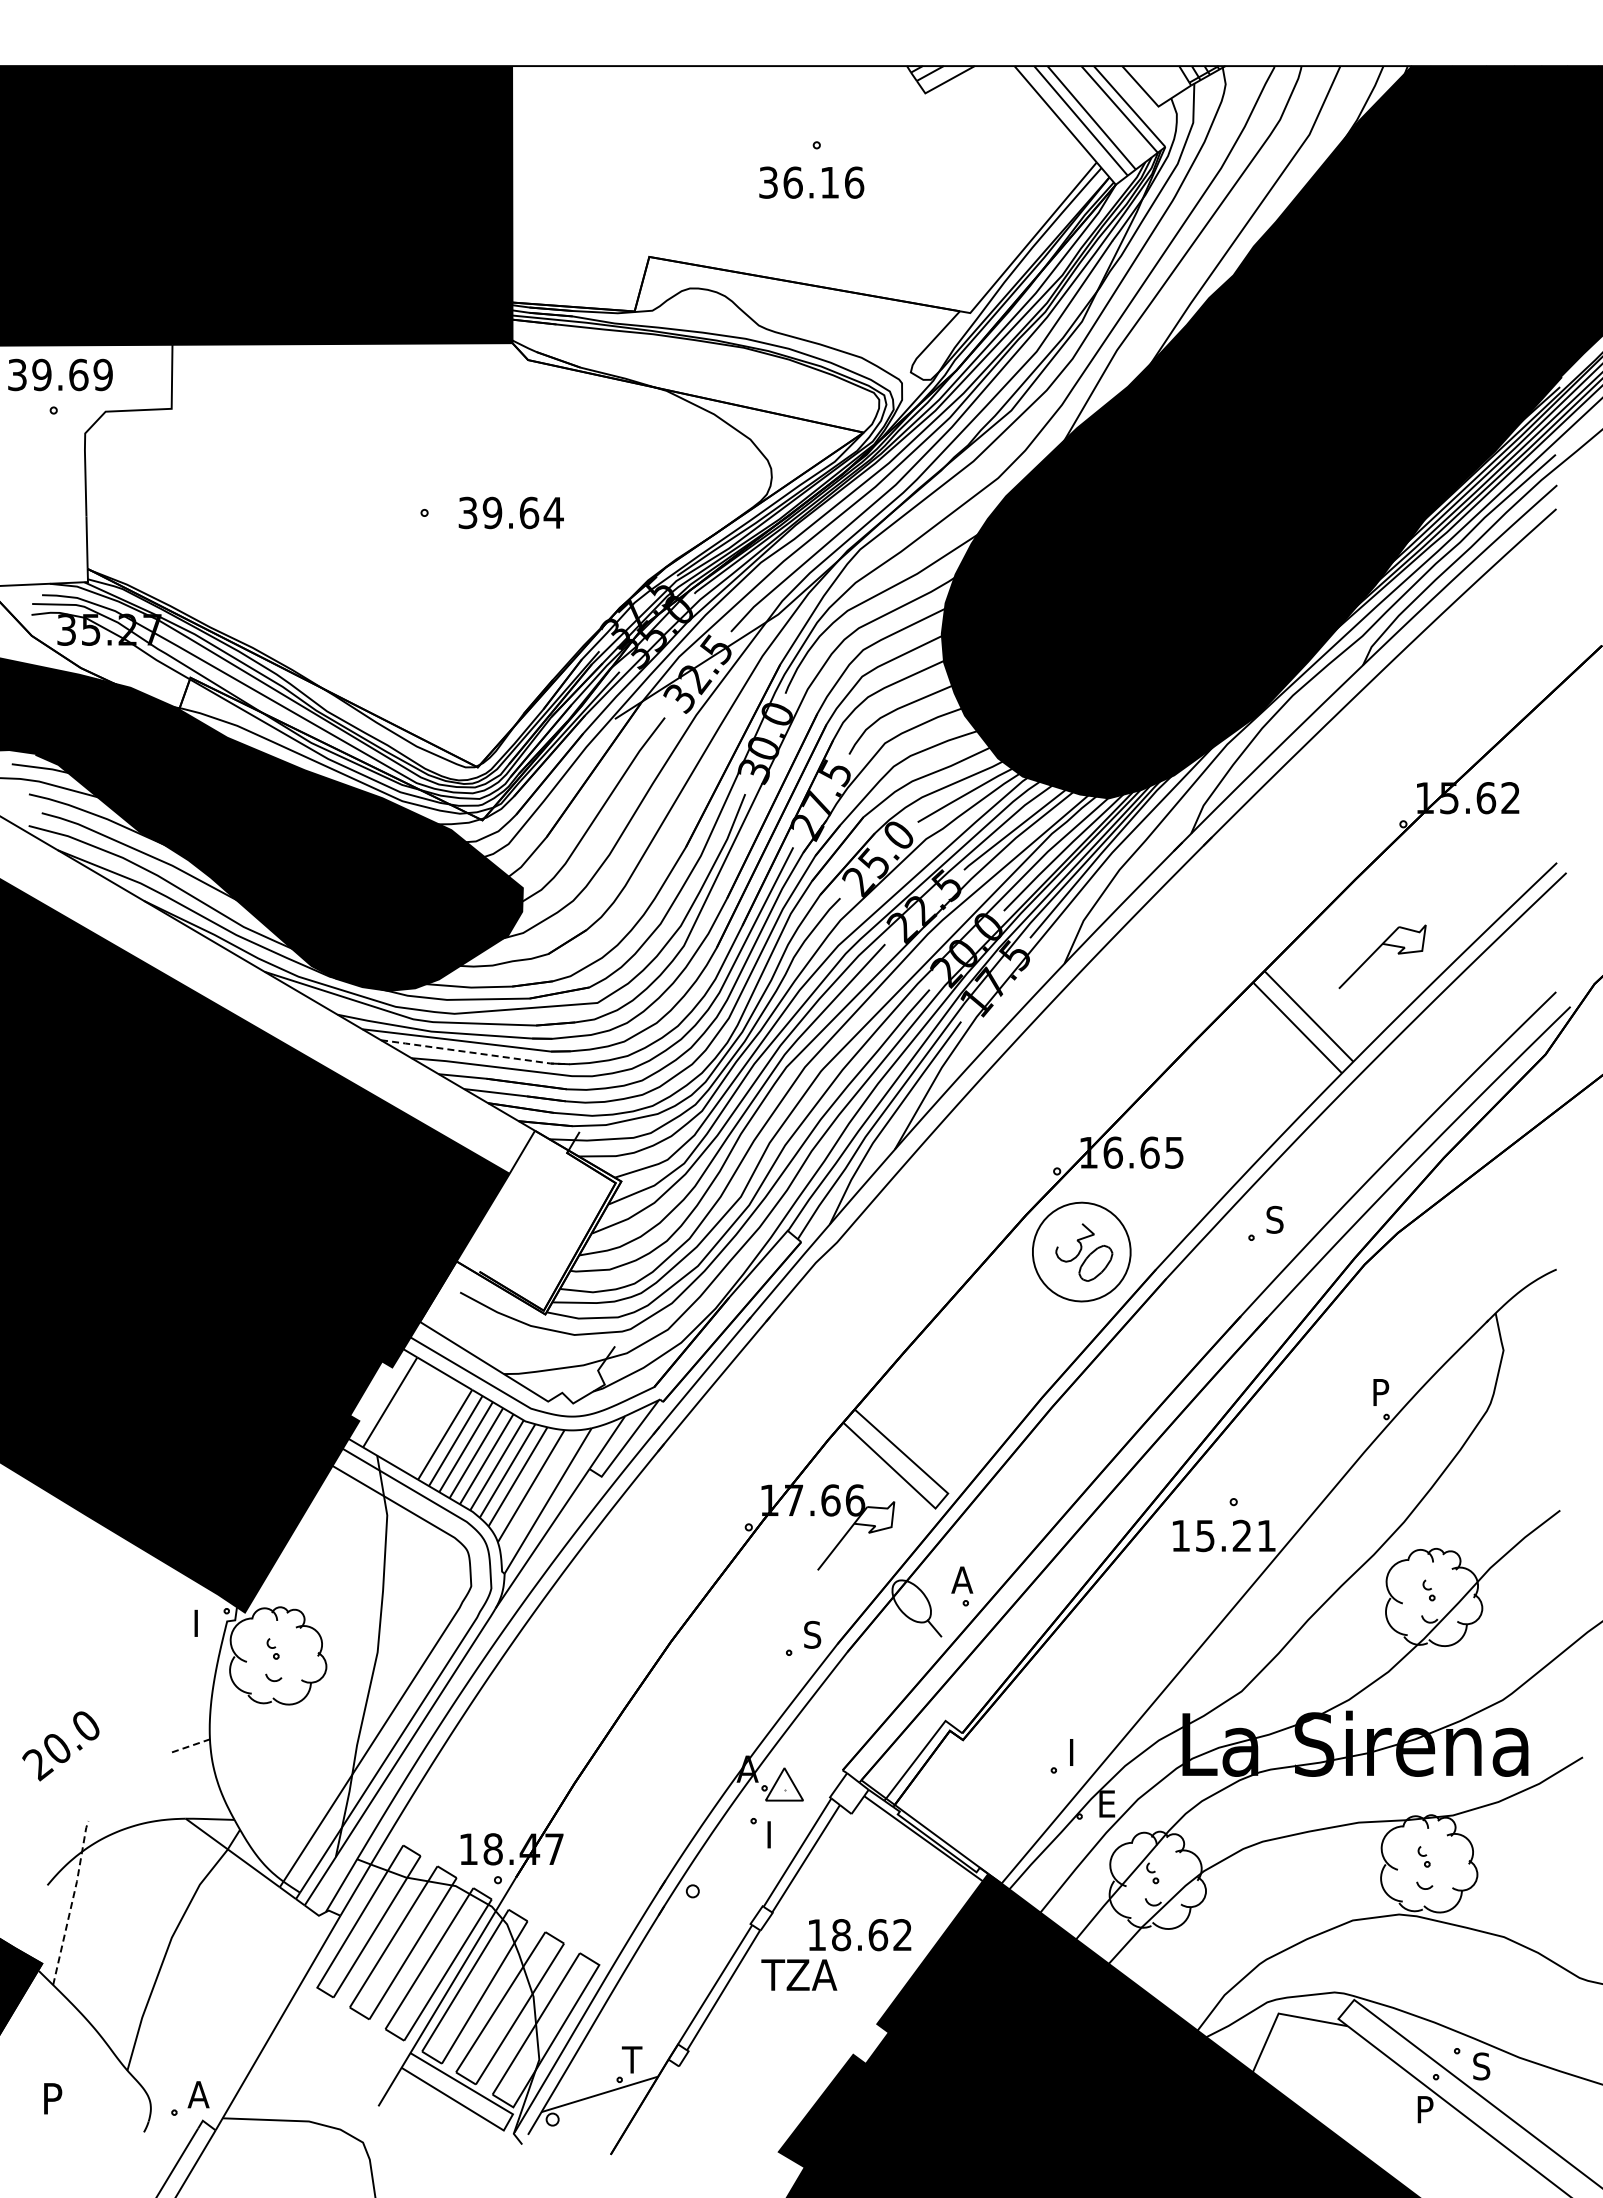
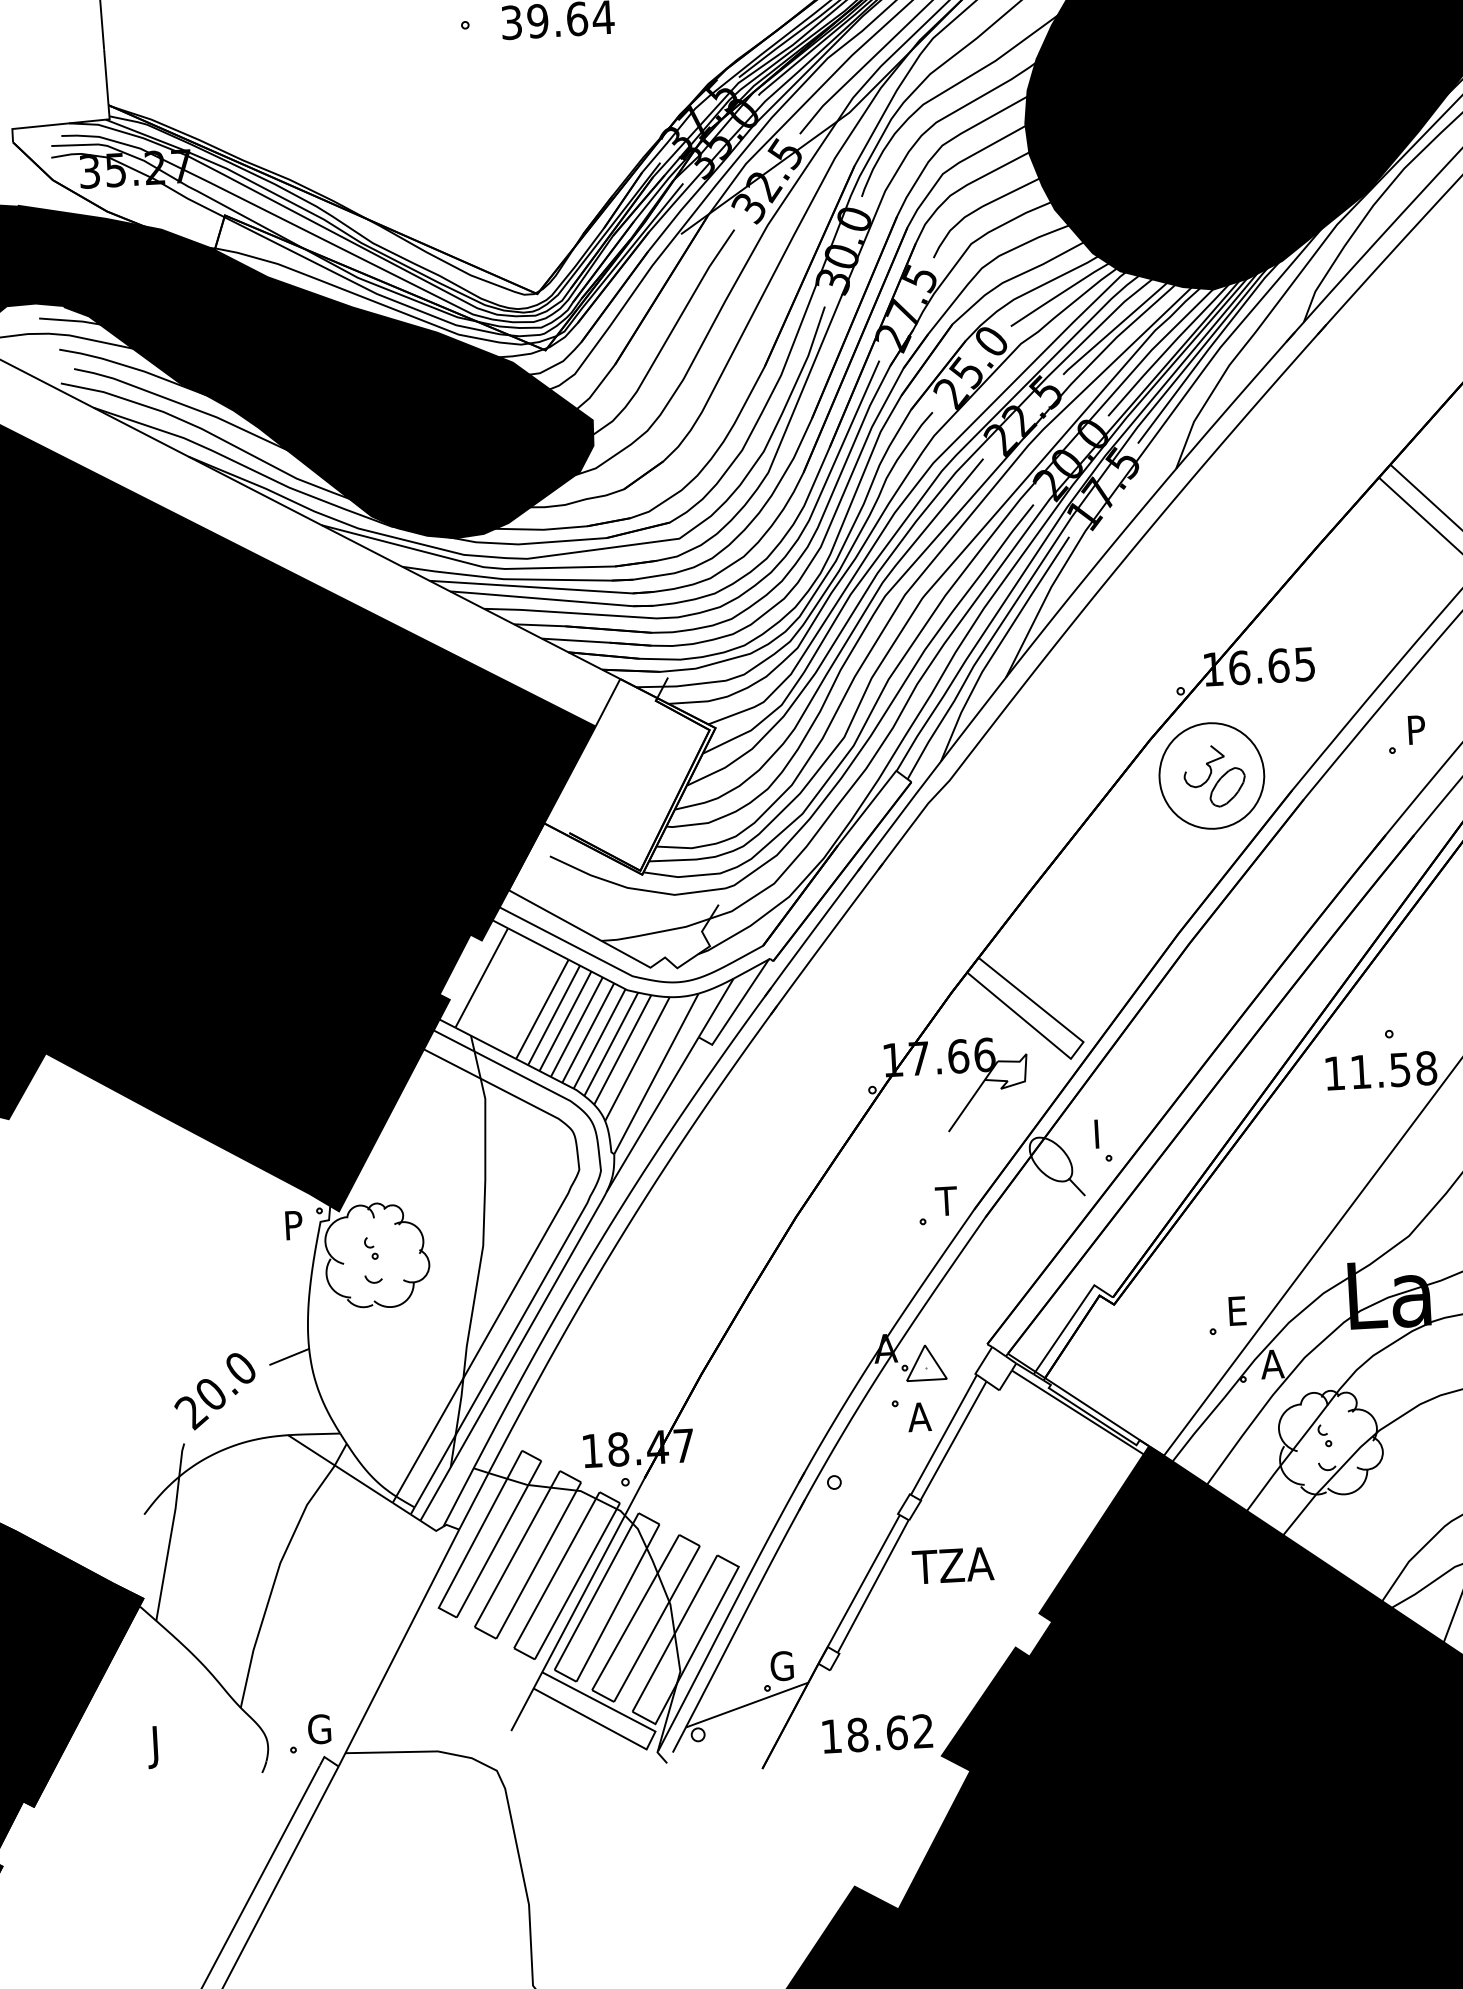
line: (475, 1053) -> (552, 599), dashed -> solid
text: (1274, 1219) -> (1415, 729), S -> P
text: (1236, 1535) -> (1394, 1069), 15.21 -> 11.58
text: (962, 1579) -> (1103, 1133), A -> I
text: (204, 1617) -> (296, 1218), I -> P
text: (811, 1634) -> (945, 1200), S -> T
line: (191, 1745) -> (289, 1356), dashed -> solid
text: (60, 1746) -> (214, 1391), moved
text: (1079, 1752) -> (1239, 1311), I -> E
text: (1107, 1803) -> (1272, 1363), E -> A
text: (775, 1834) -> (919, 1416), I -> A
line: (72, 1901) -> (171, 1530), dashed -> solid
text: (860, 1935) -> (878, 1734), moved
text: (633, 2059) -> (781, 1665), T -> G
text: (198, 2094) -> (318, 1729), A -> G
text: (50, 2102) -> (160, 1746), P -> J

